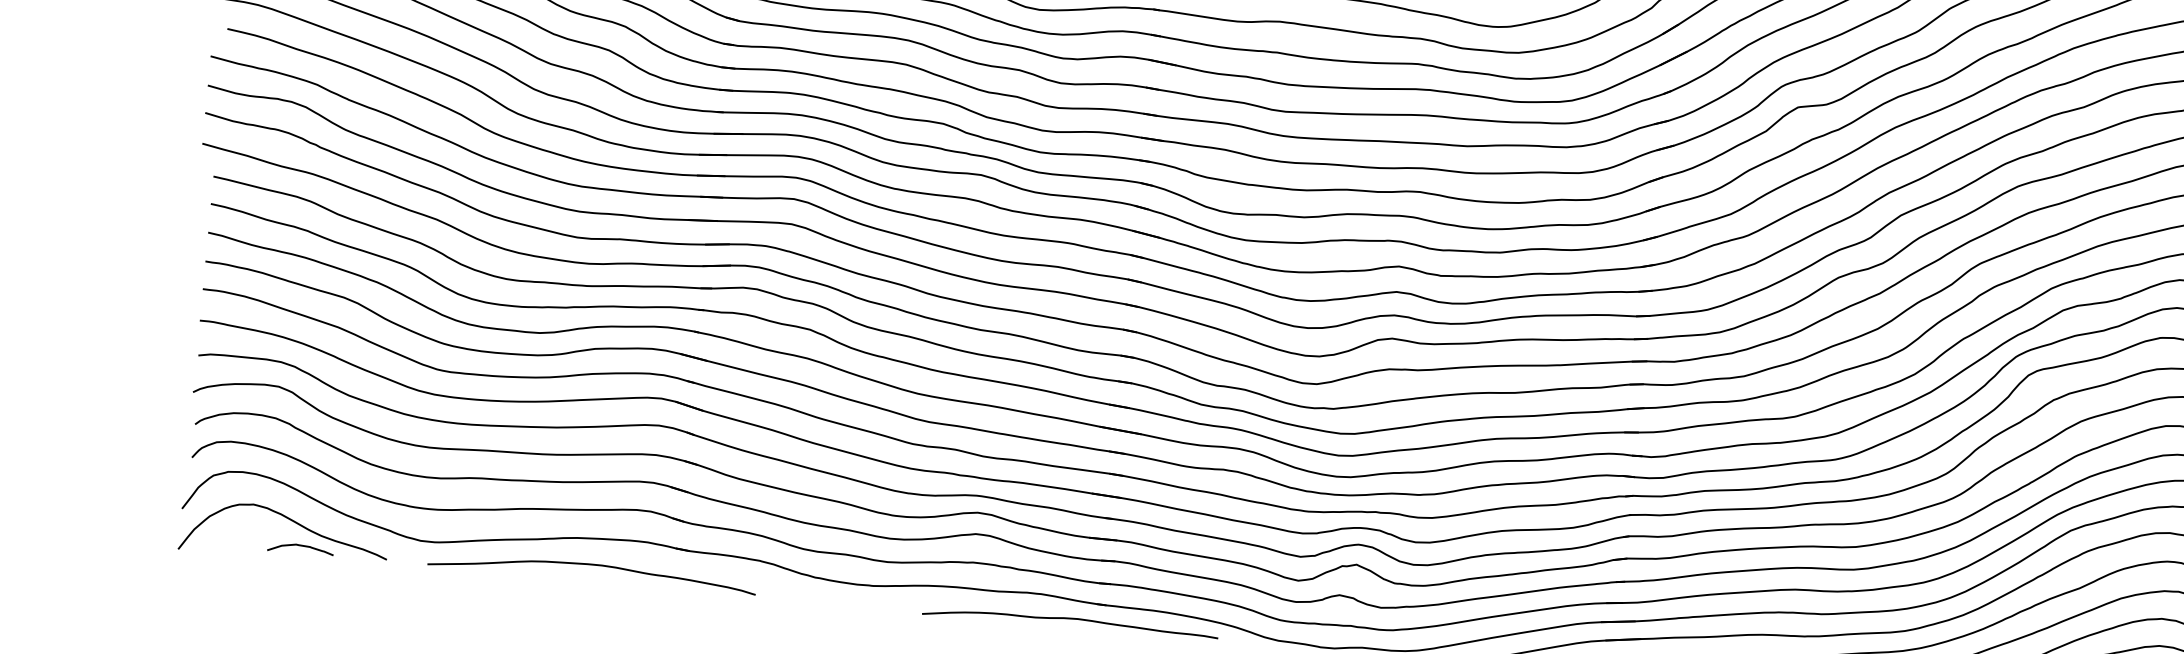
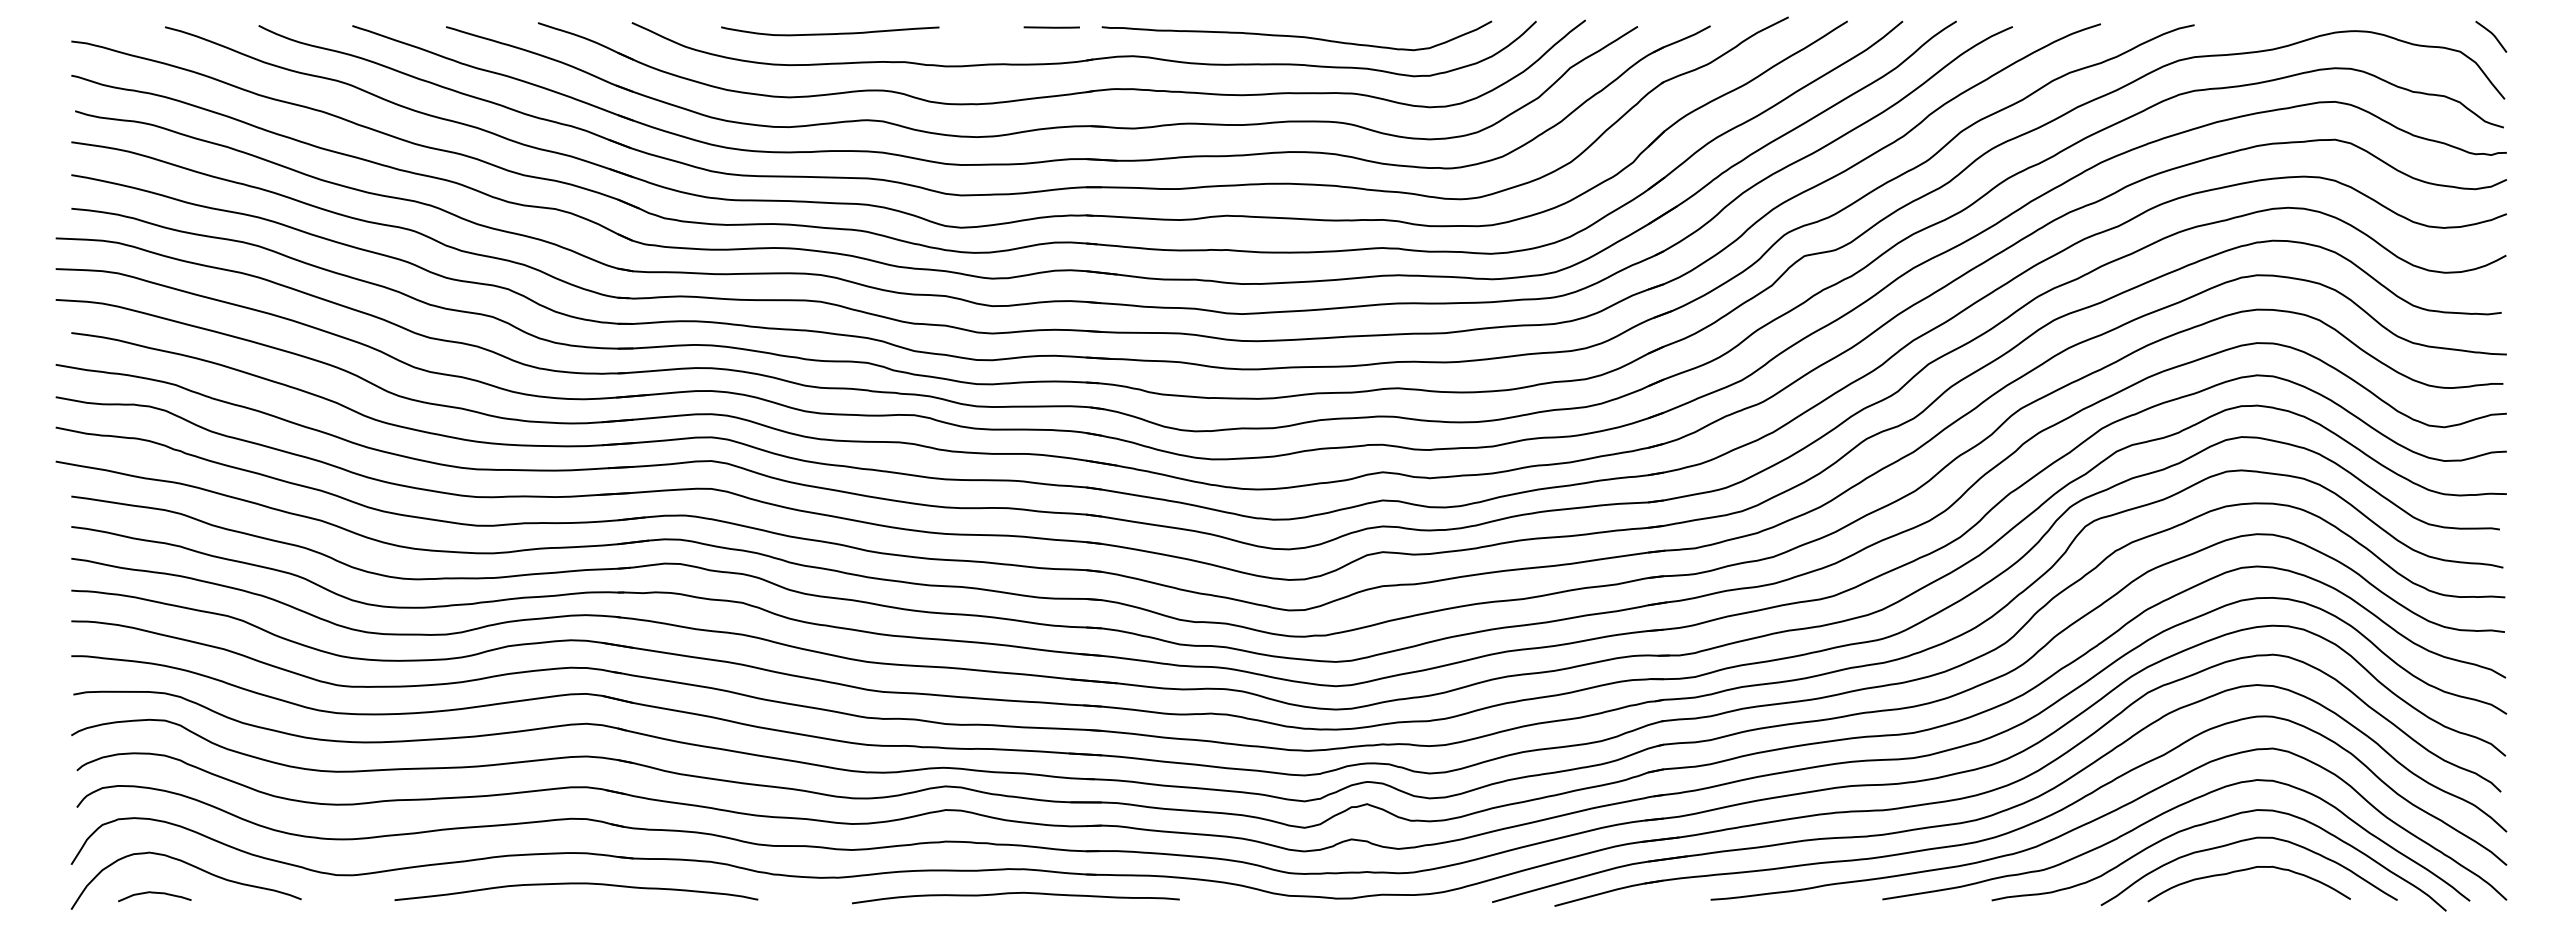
curve: (300, 546) -> (154, 893), moved
curve: (592, 565) -> (576, 884), moved
curve: (1070, 618) -> (1015, 893), moved

